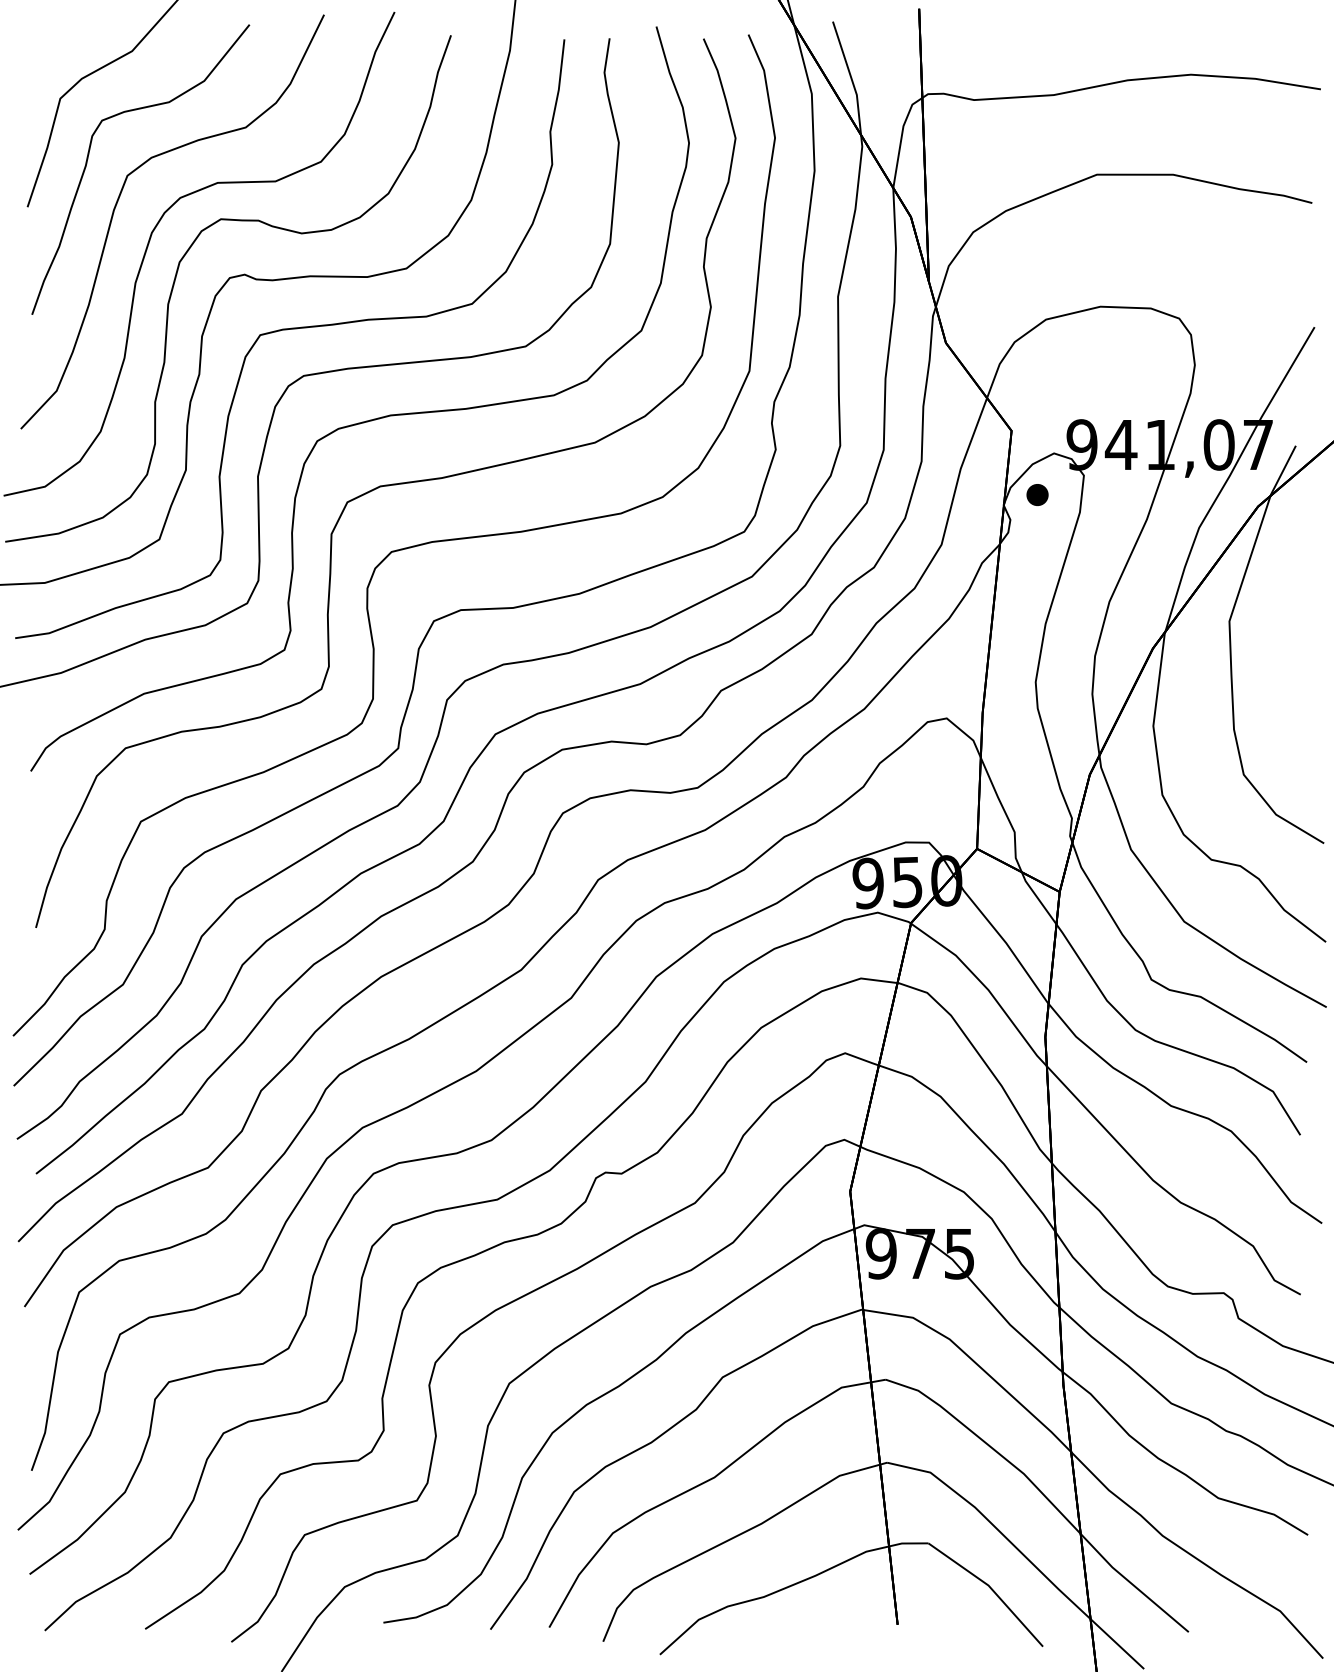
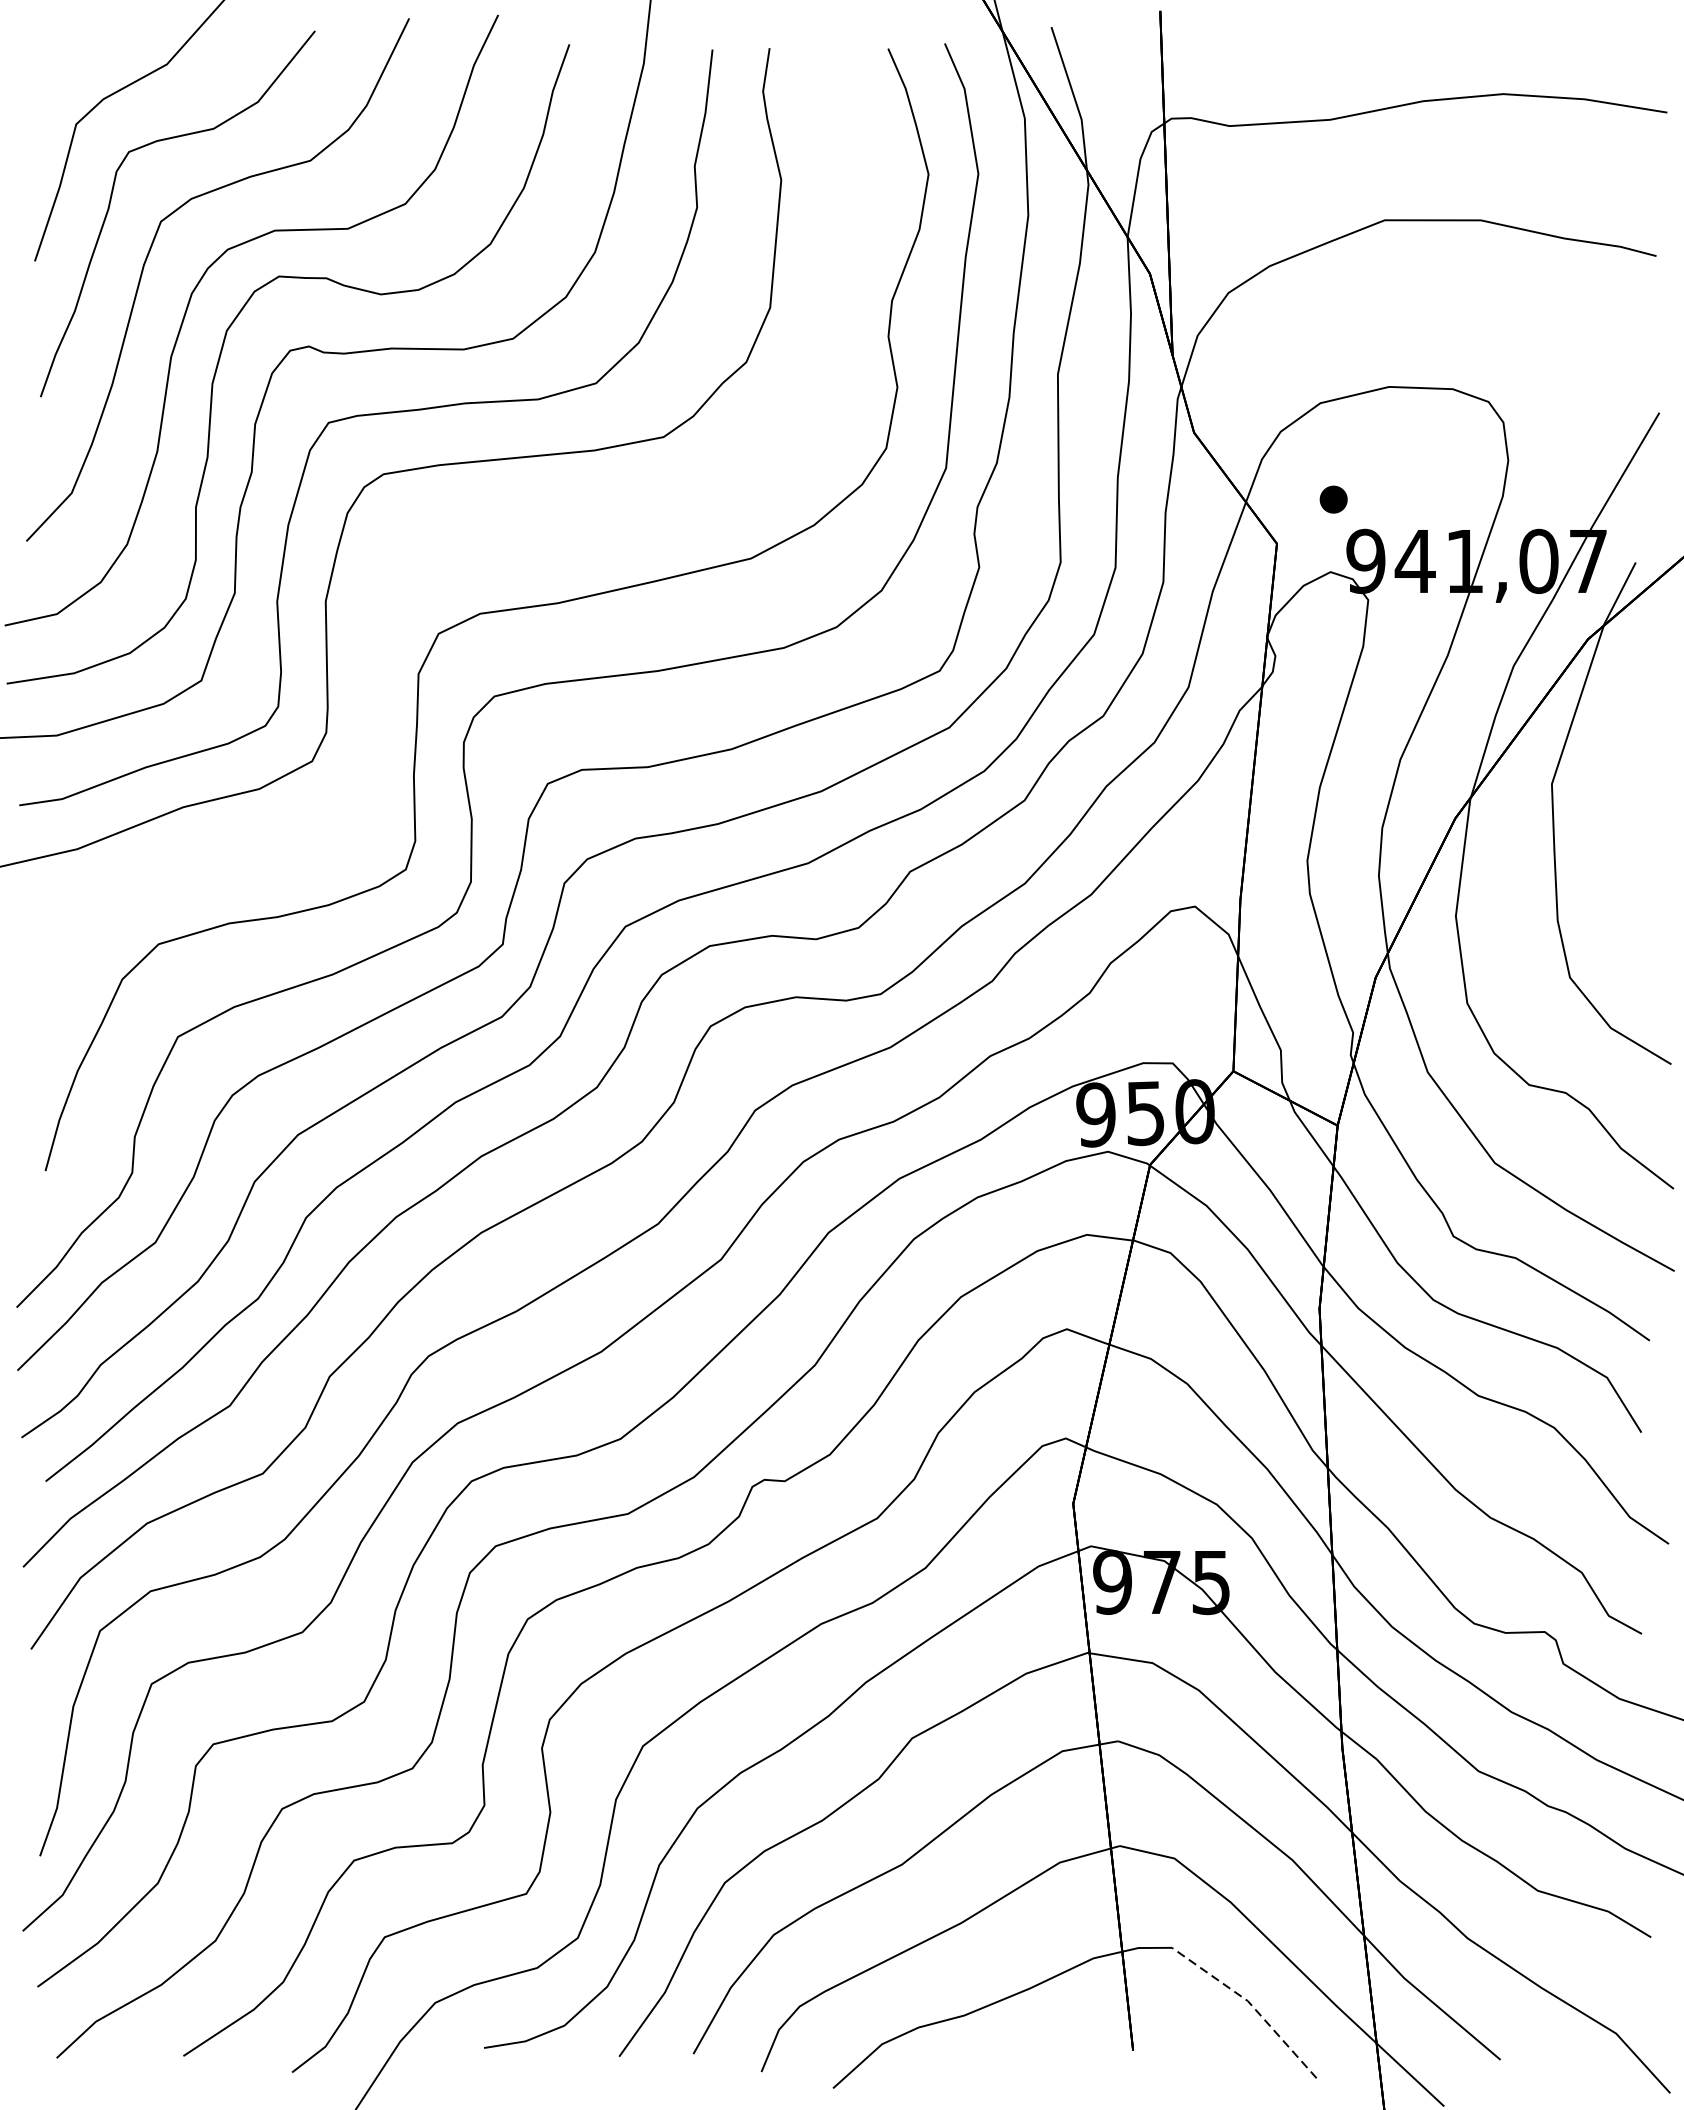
curve: (366, 420) -> (462, 530), removed
part: (1037, 494) -> (1333, 499), moved
line: (990, 1587) -> (1250, 2003), solid -> dashed

